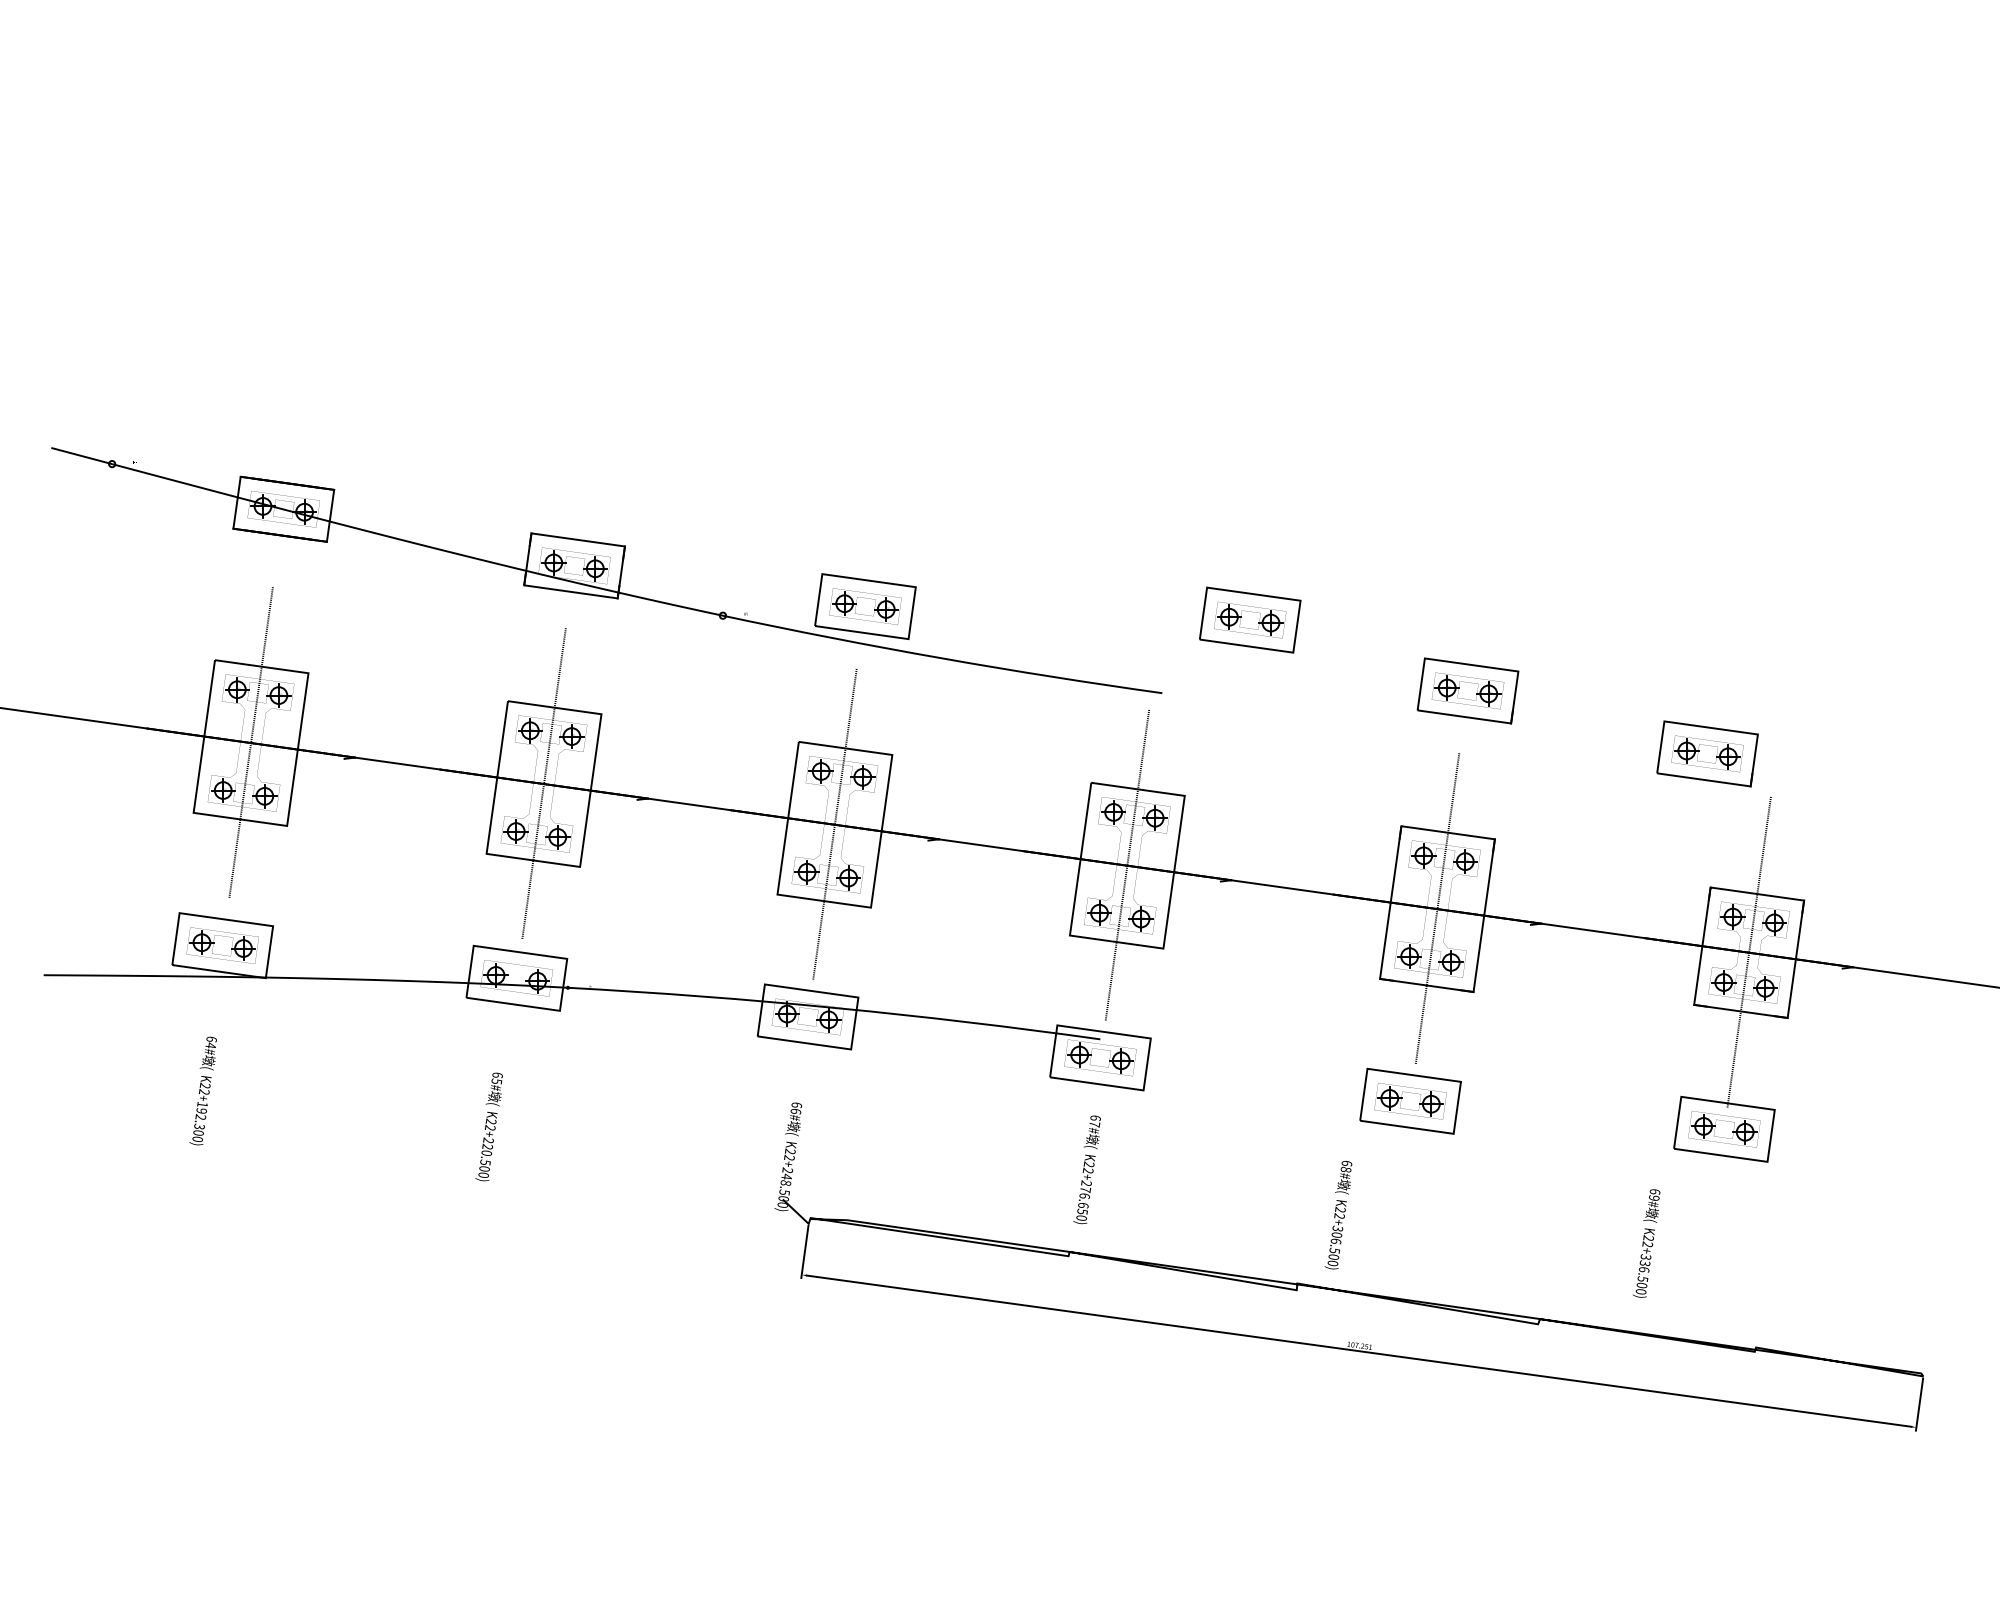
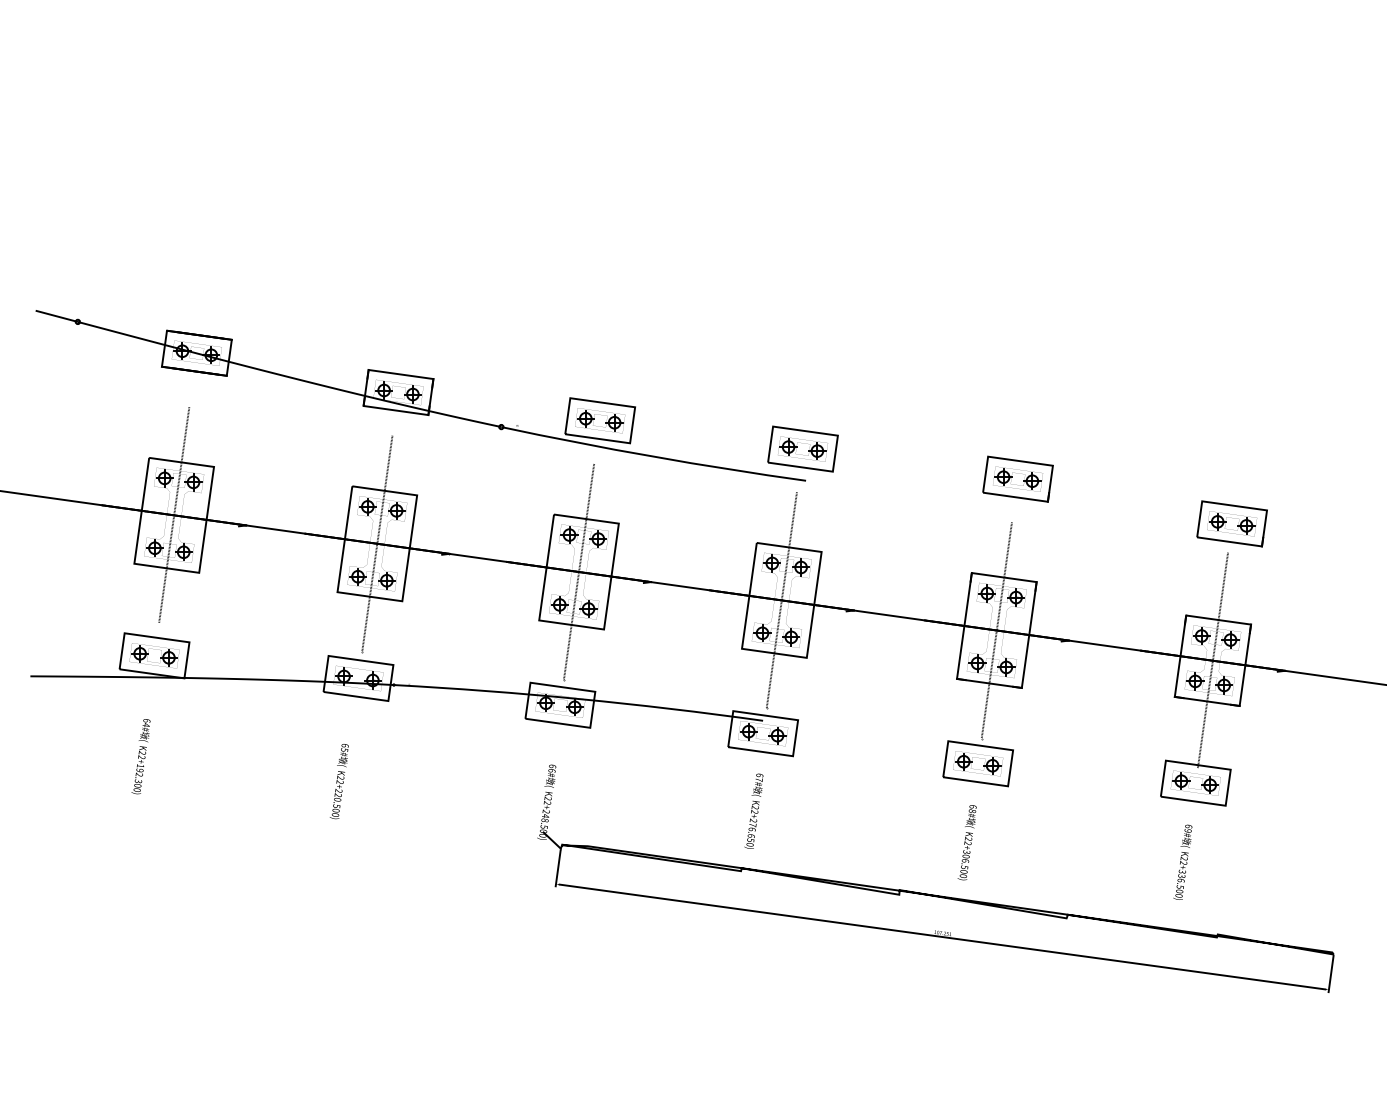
part: (1249, 619) -> (802, 448), moved
part: (1706, 753) -> (1231, 523), moved
text: (1337, 1214) -> (966, 842), moved
text: (1646, 1242) -> (1182, 861), moved

